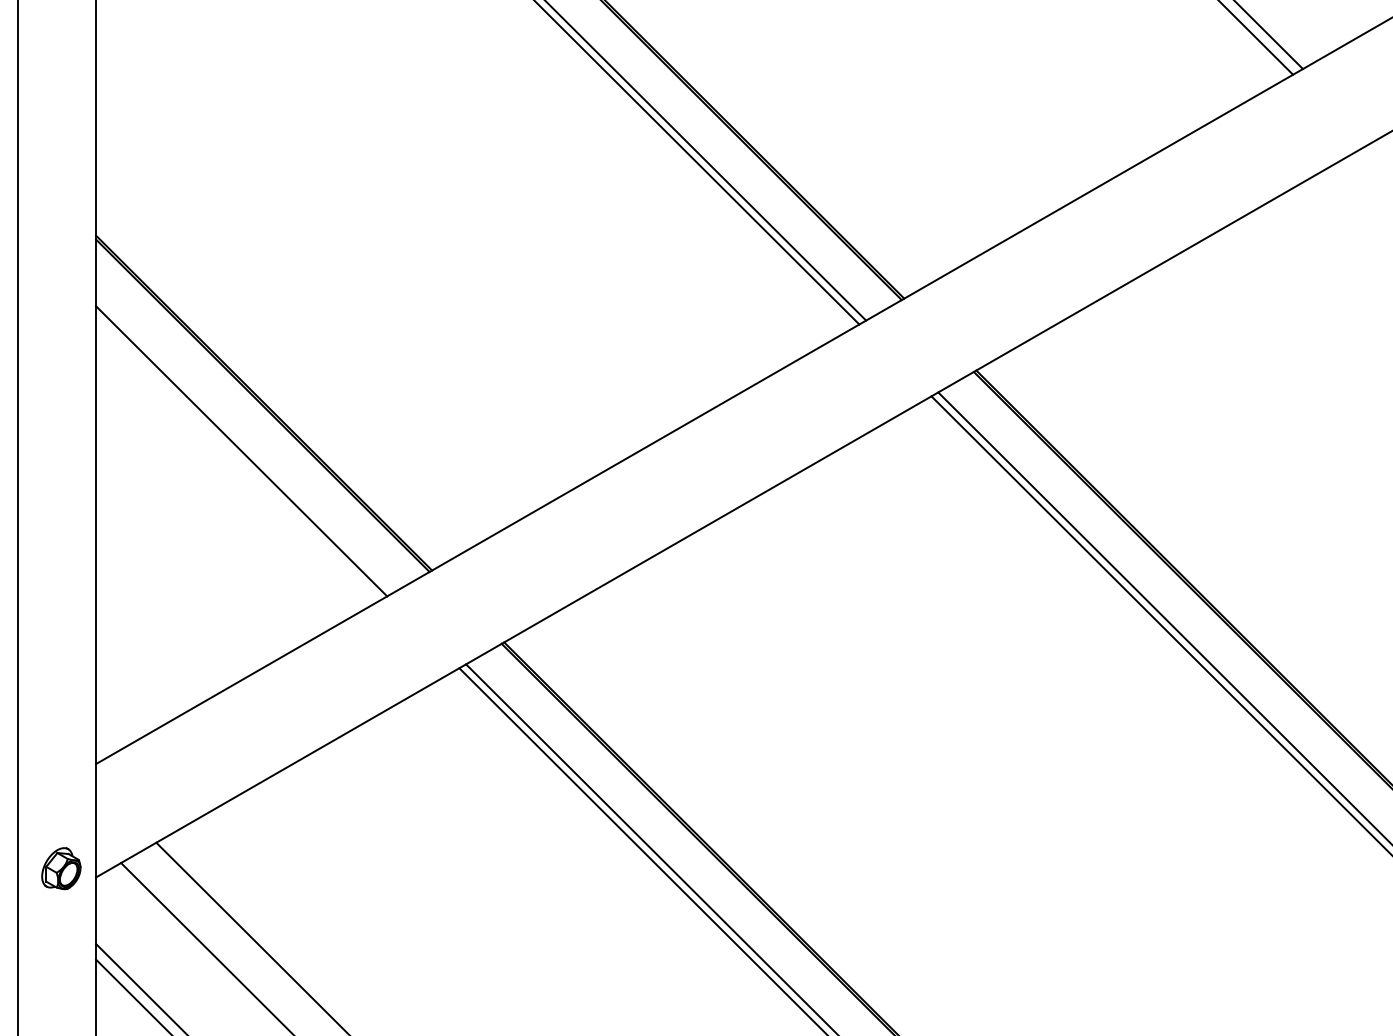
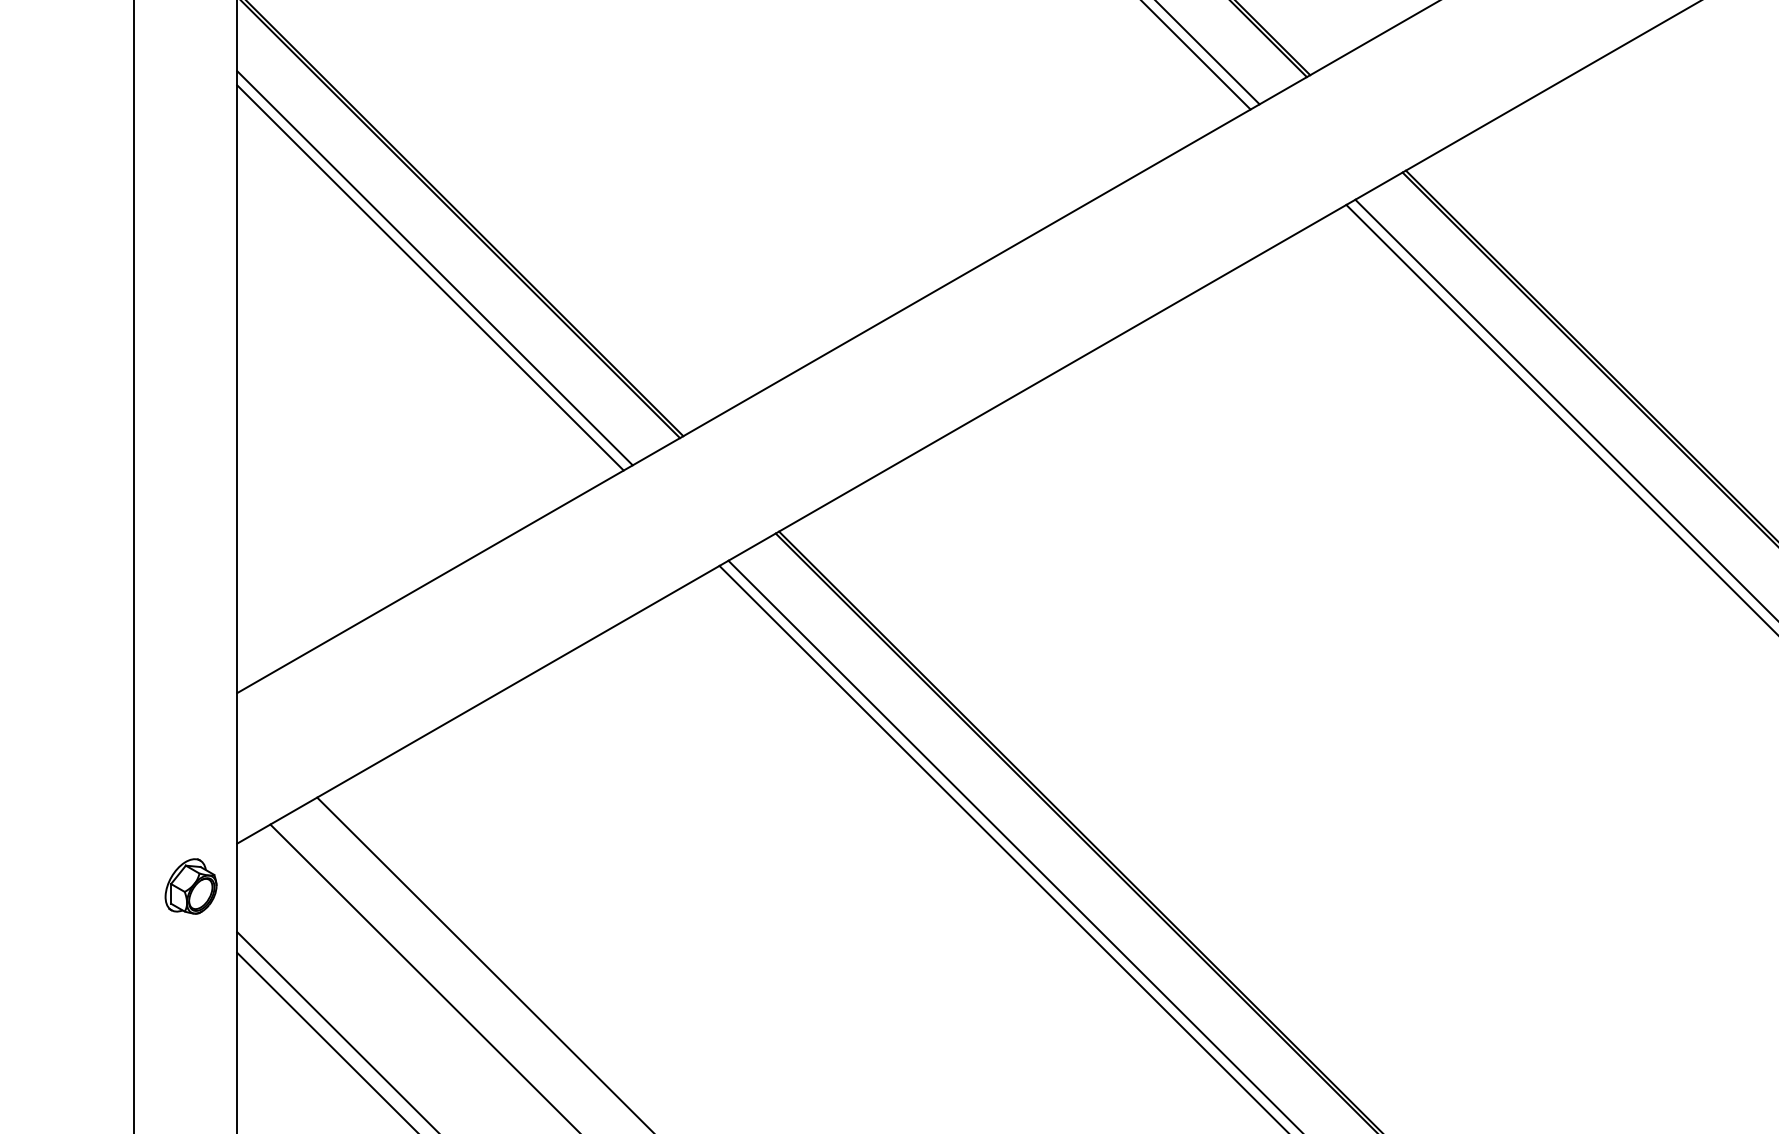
line: (245, 443) -> (435, 267), added
part: (61, 868) -> (191, 886), moved

